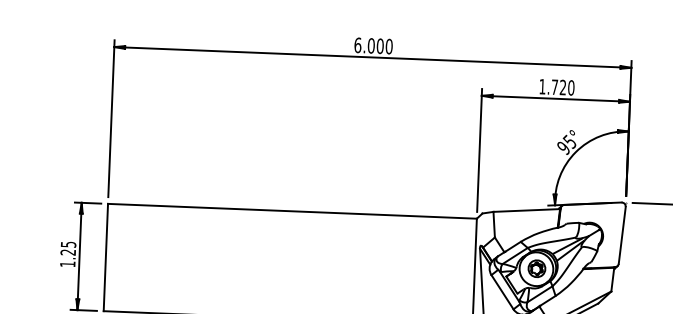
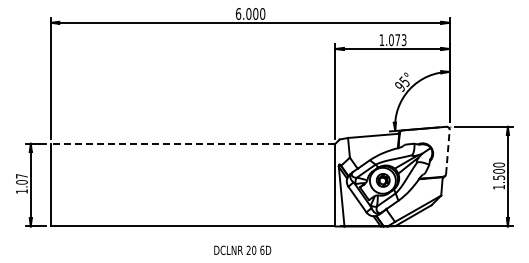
text: (562, 88) -> (397, 40), 1.720 -> 1.073
line: (291, 210) -> (192, 143), solid -> dashed
line: (621, 235) -> (447, 152), solid -> dashed
text: (67, 248) -> (21, 179), 1.25 -> 1.07

